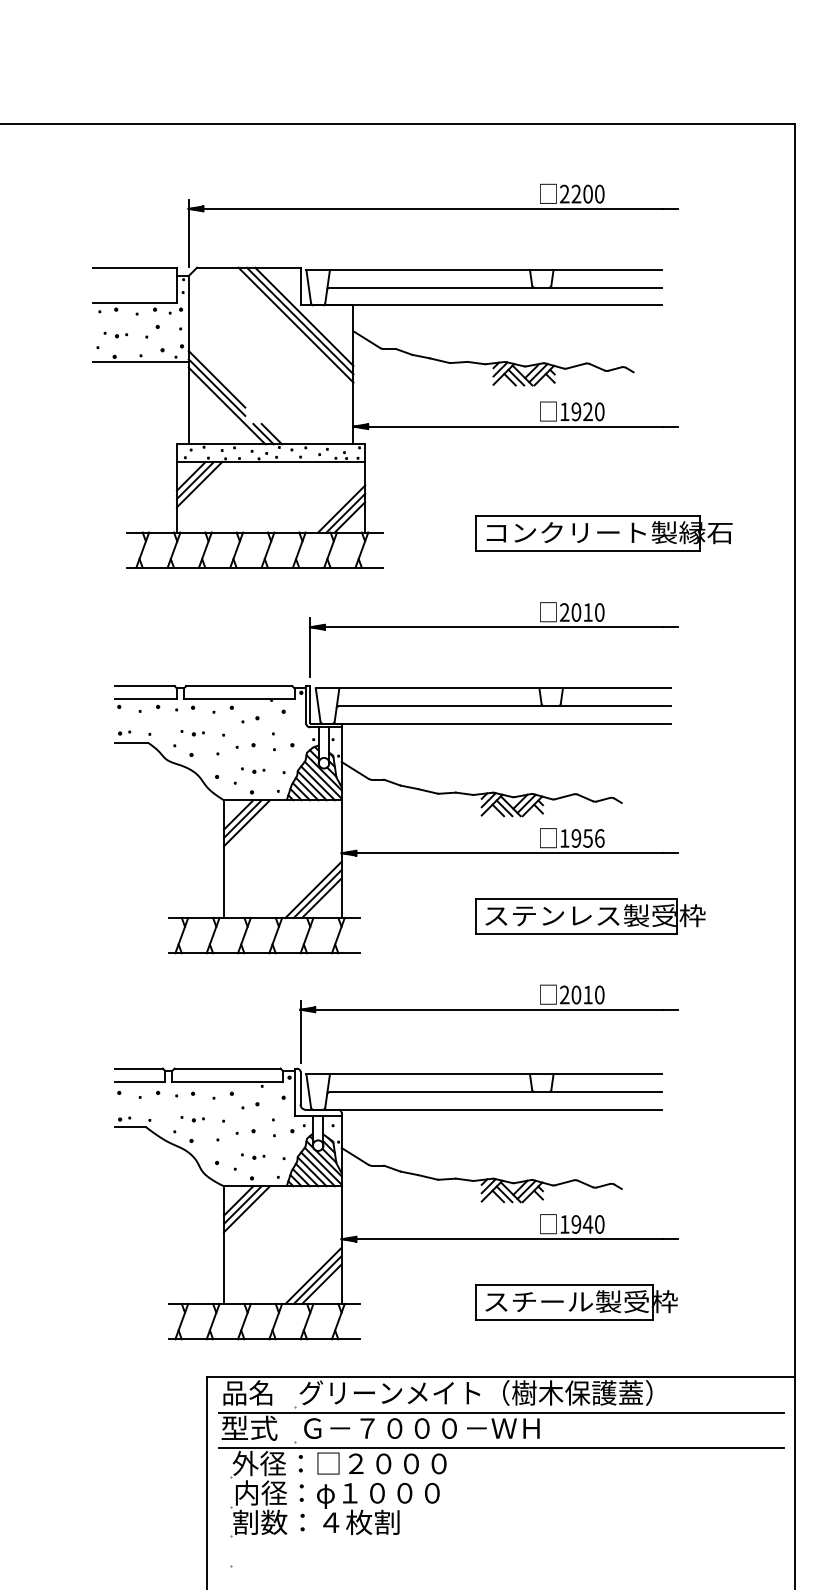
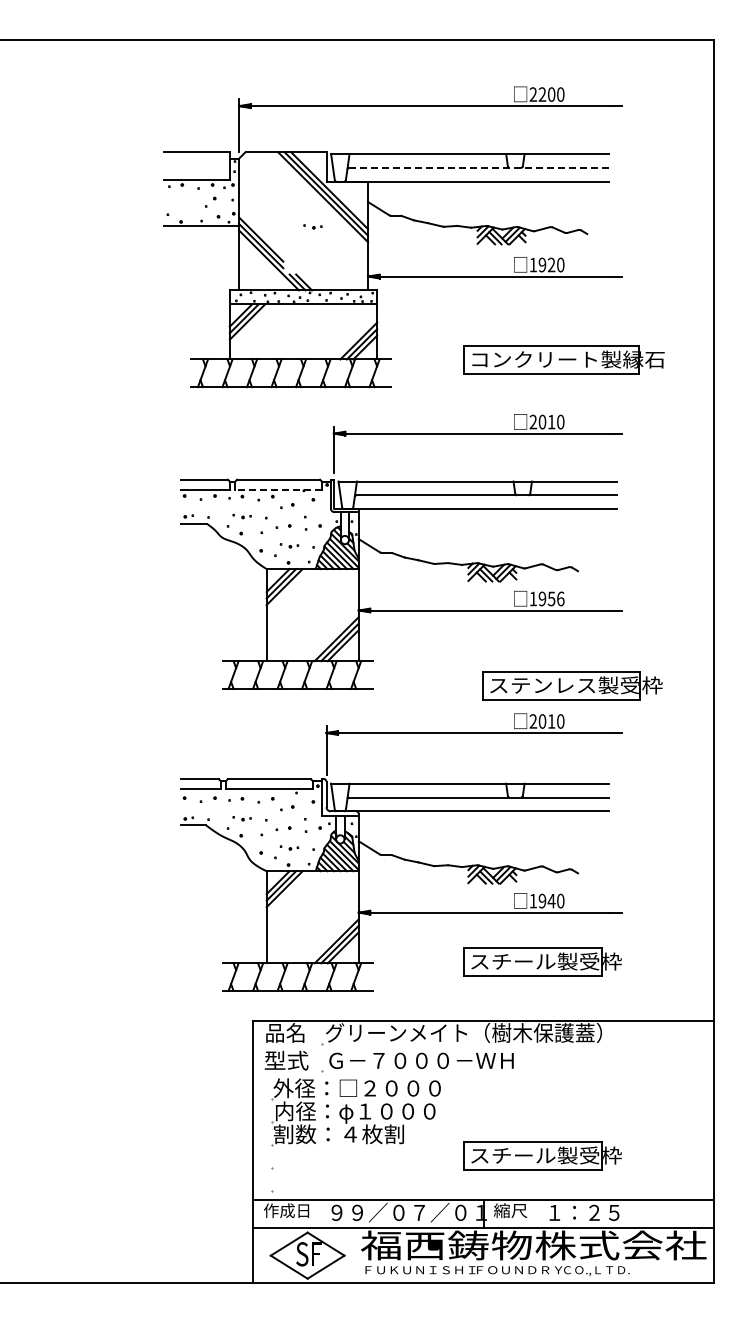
line: (495, 287) -> (479, 167), solid -> dashed
part: (115, 334) -> (312, 226), moved
line: (239, 698) -> (278, 489), solid -> dashed
part: (590, 915) -> (572, 685), moved
line: (501, 1412) -> (483, 1048), removed
line: (501, 1448) -> (483, 1076), removed
part: (576, 1549) -> (542, 1155), added

